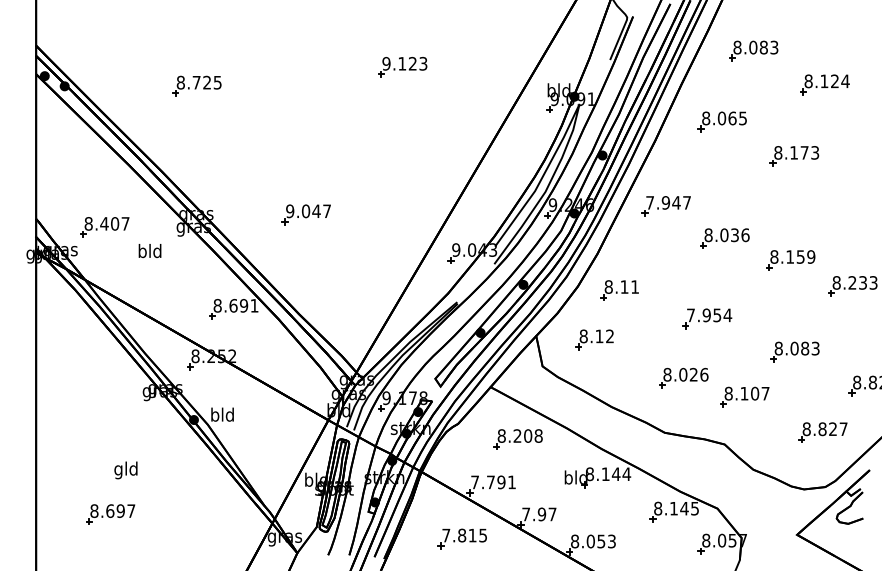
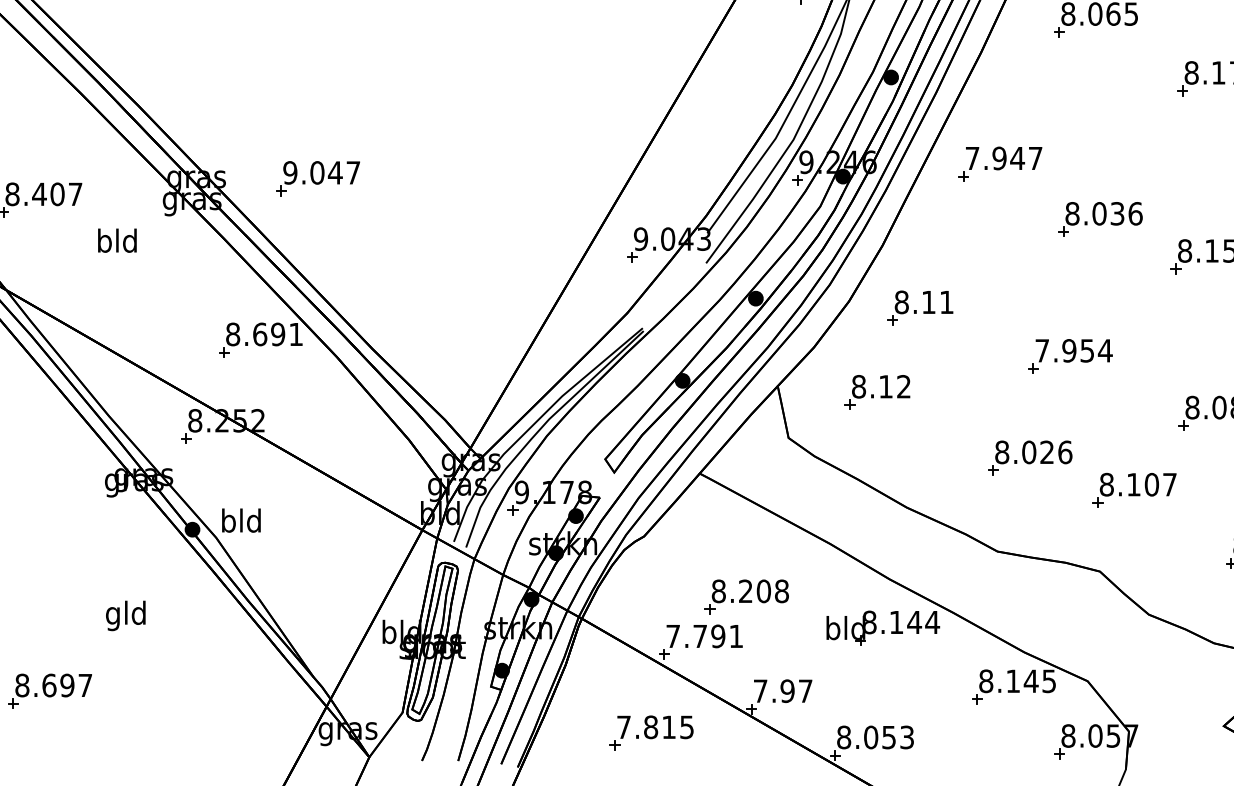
part: (305, 214) -> (316, 178), moved
part: (517, 439) -> (745, 597), moved
text: (125, 470) -> (125, 616), moved

